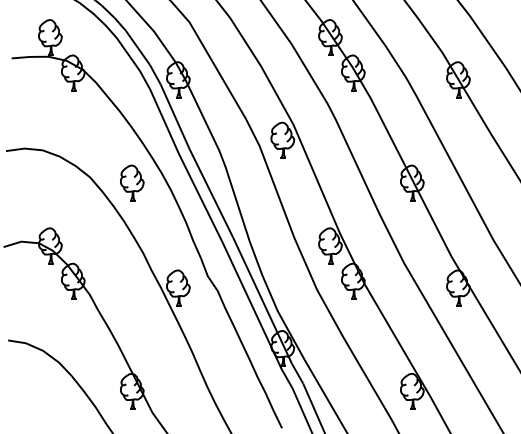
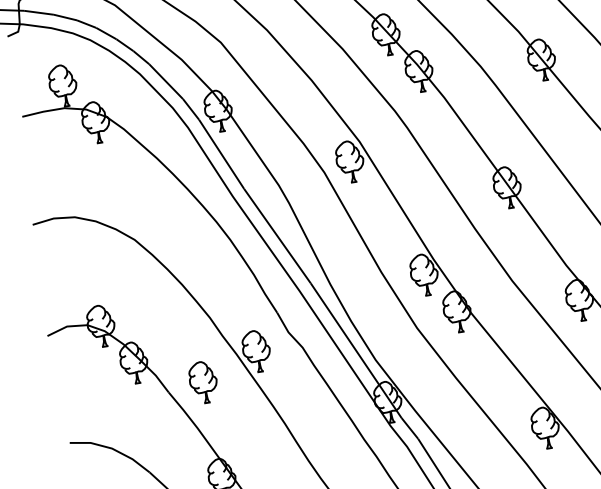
part: (132, 182) -> (203, 381), moved

